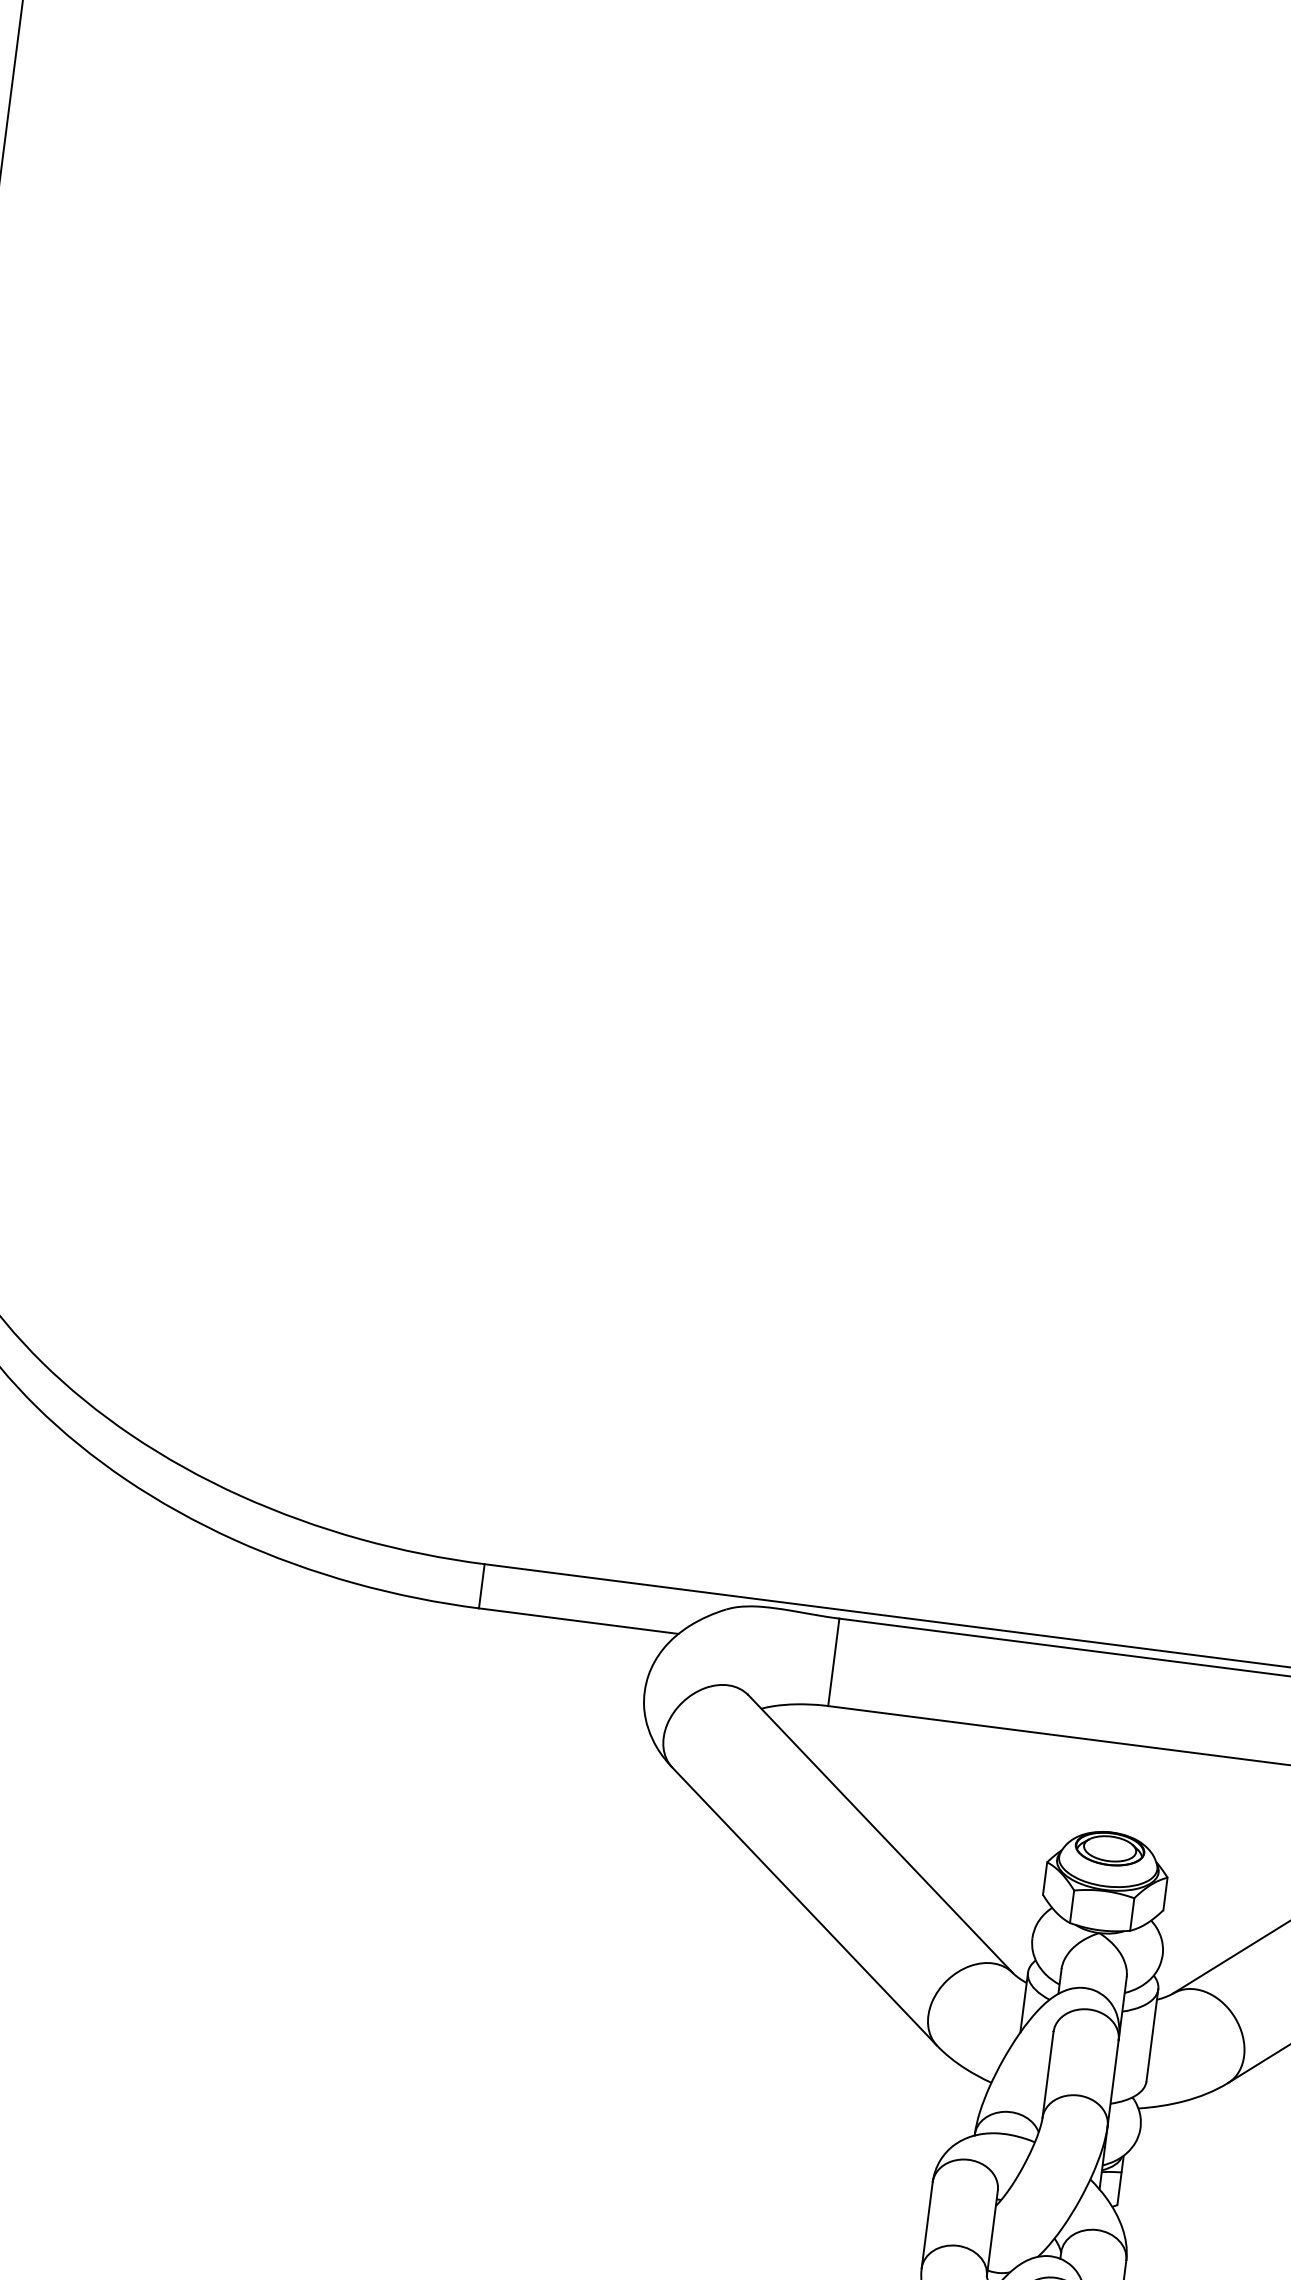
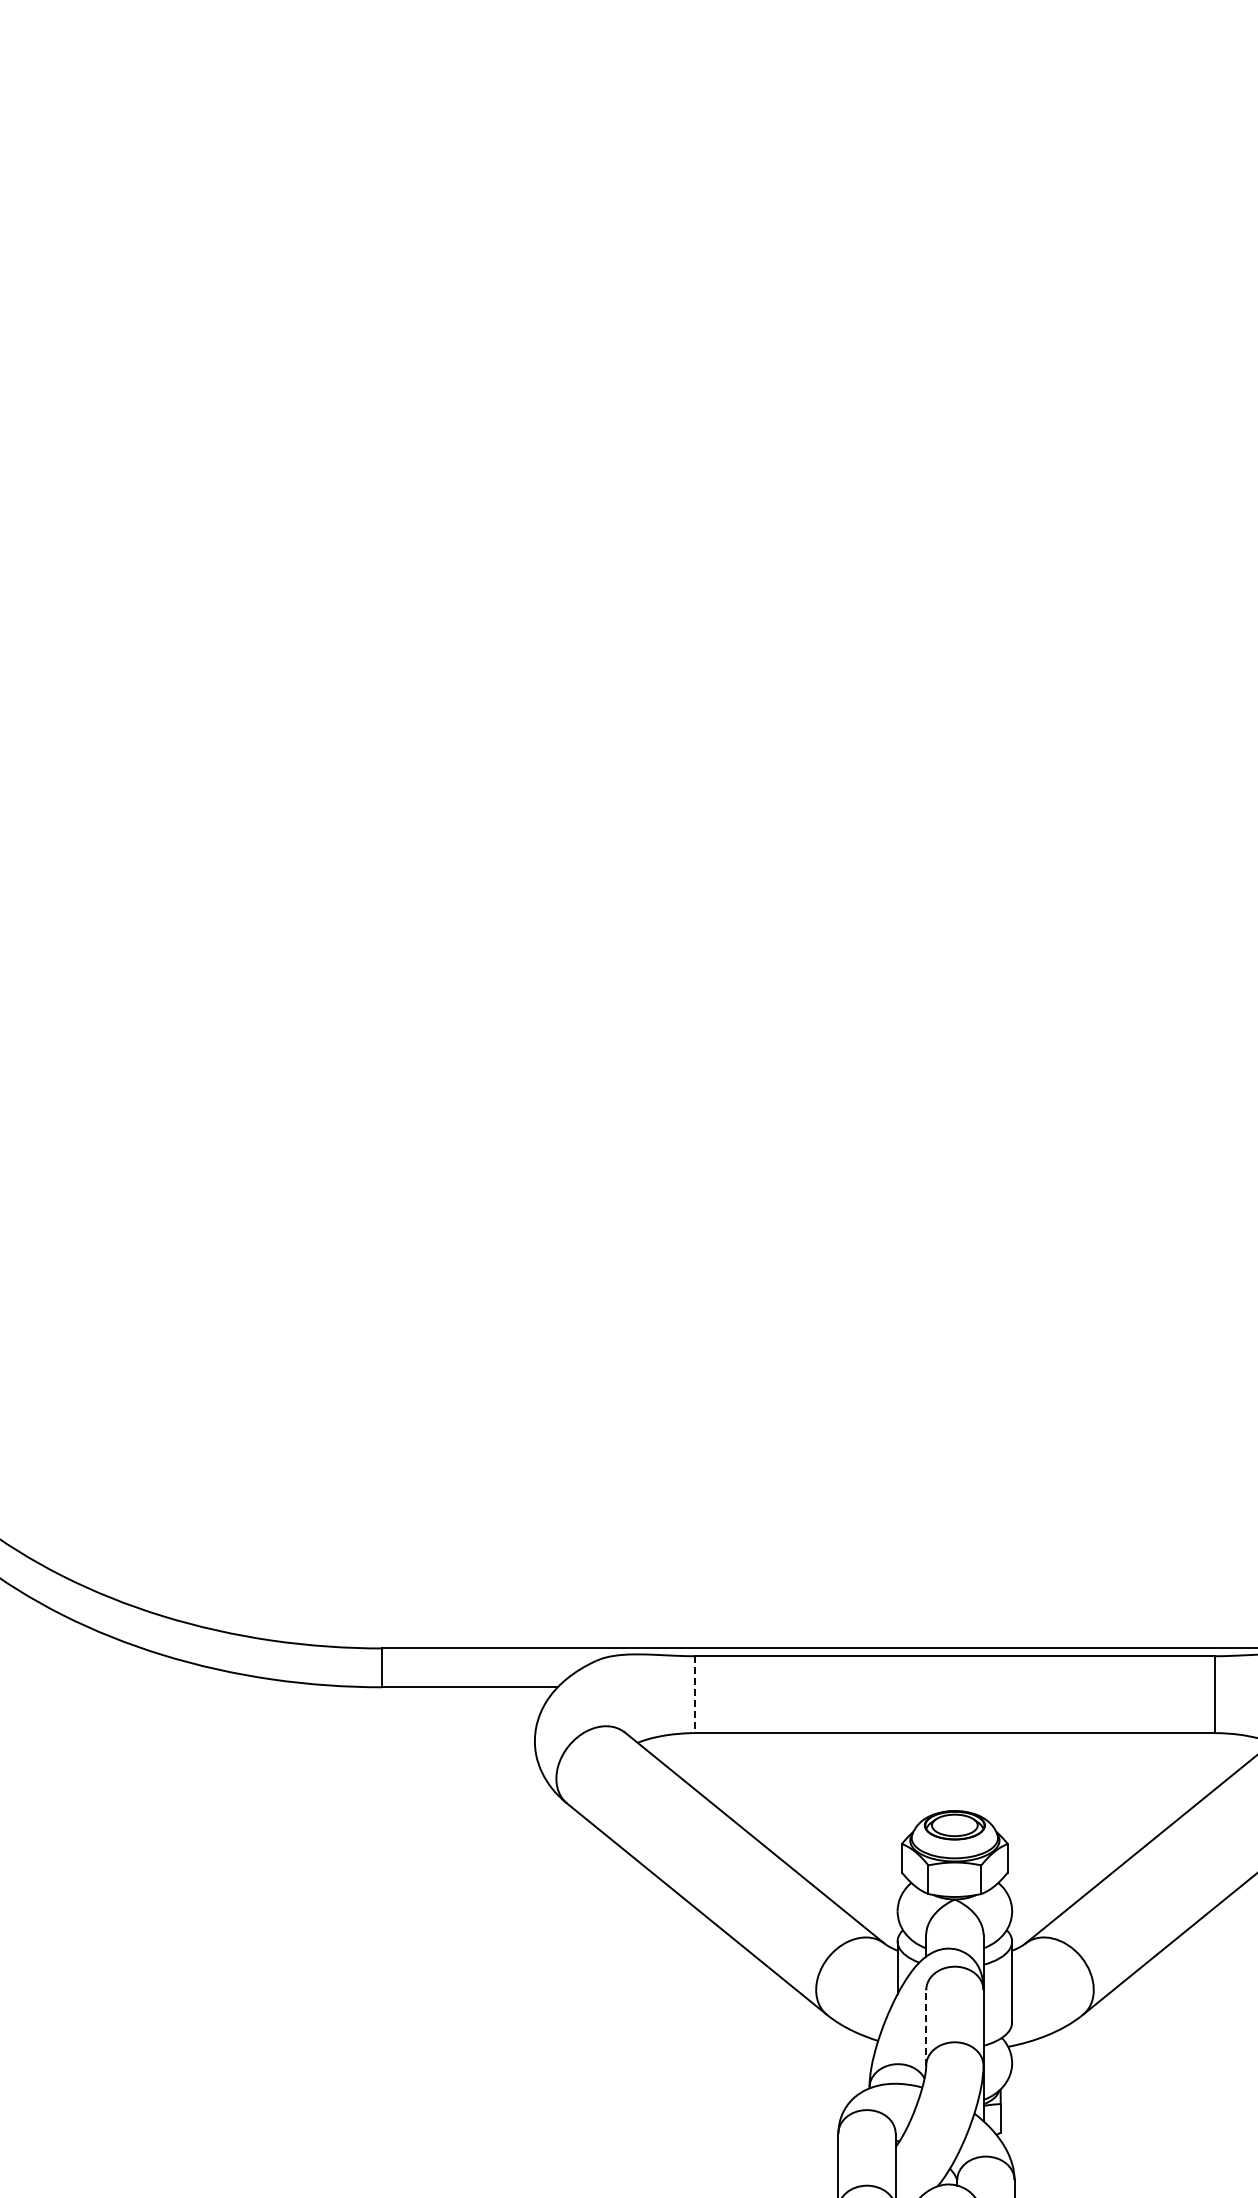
line: (834, 1663) -> (695, 1695), solid -> dashed
line: (1048, 2074) -> (926, 2027), solid -> dashed

